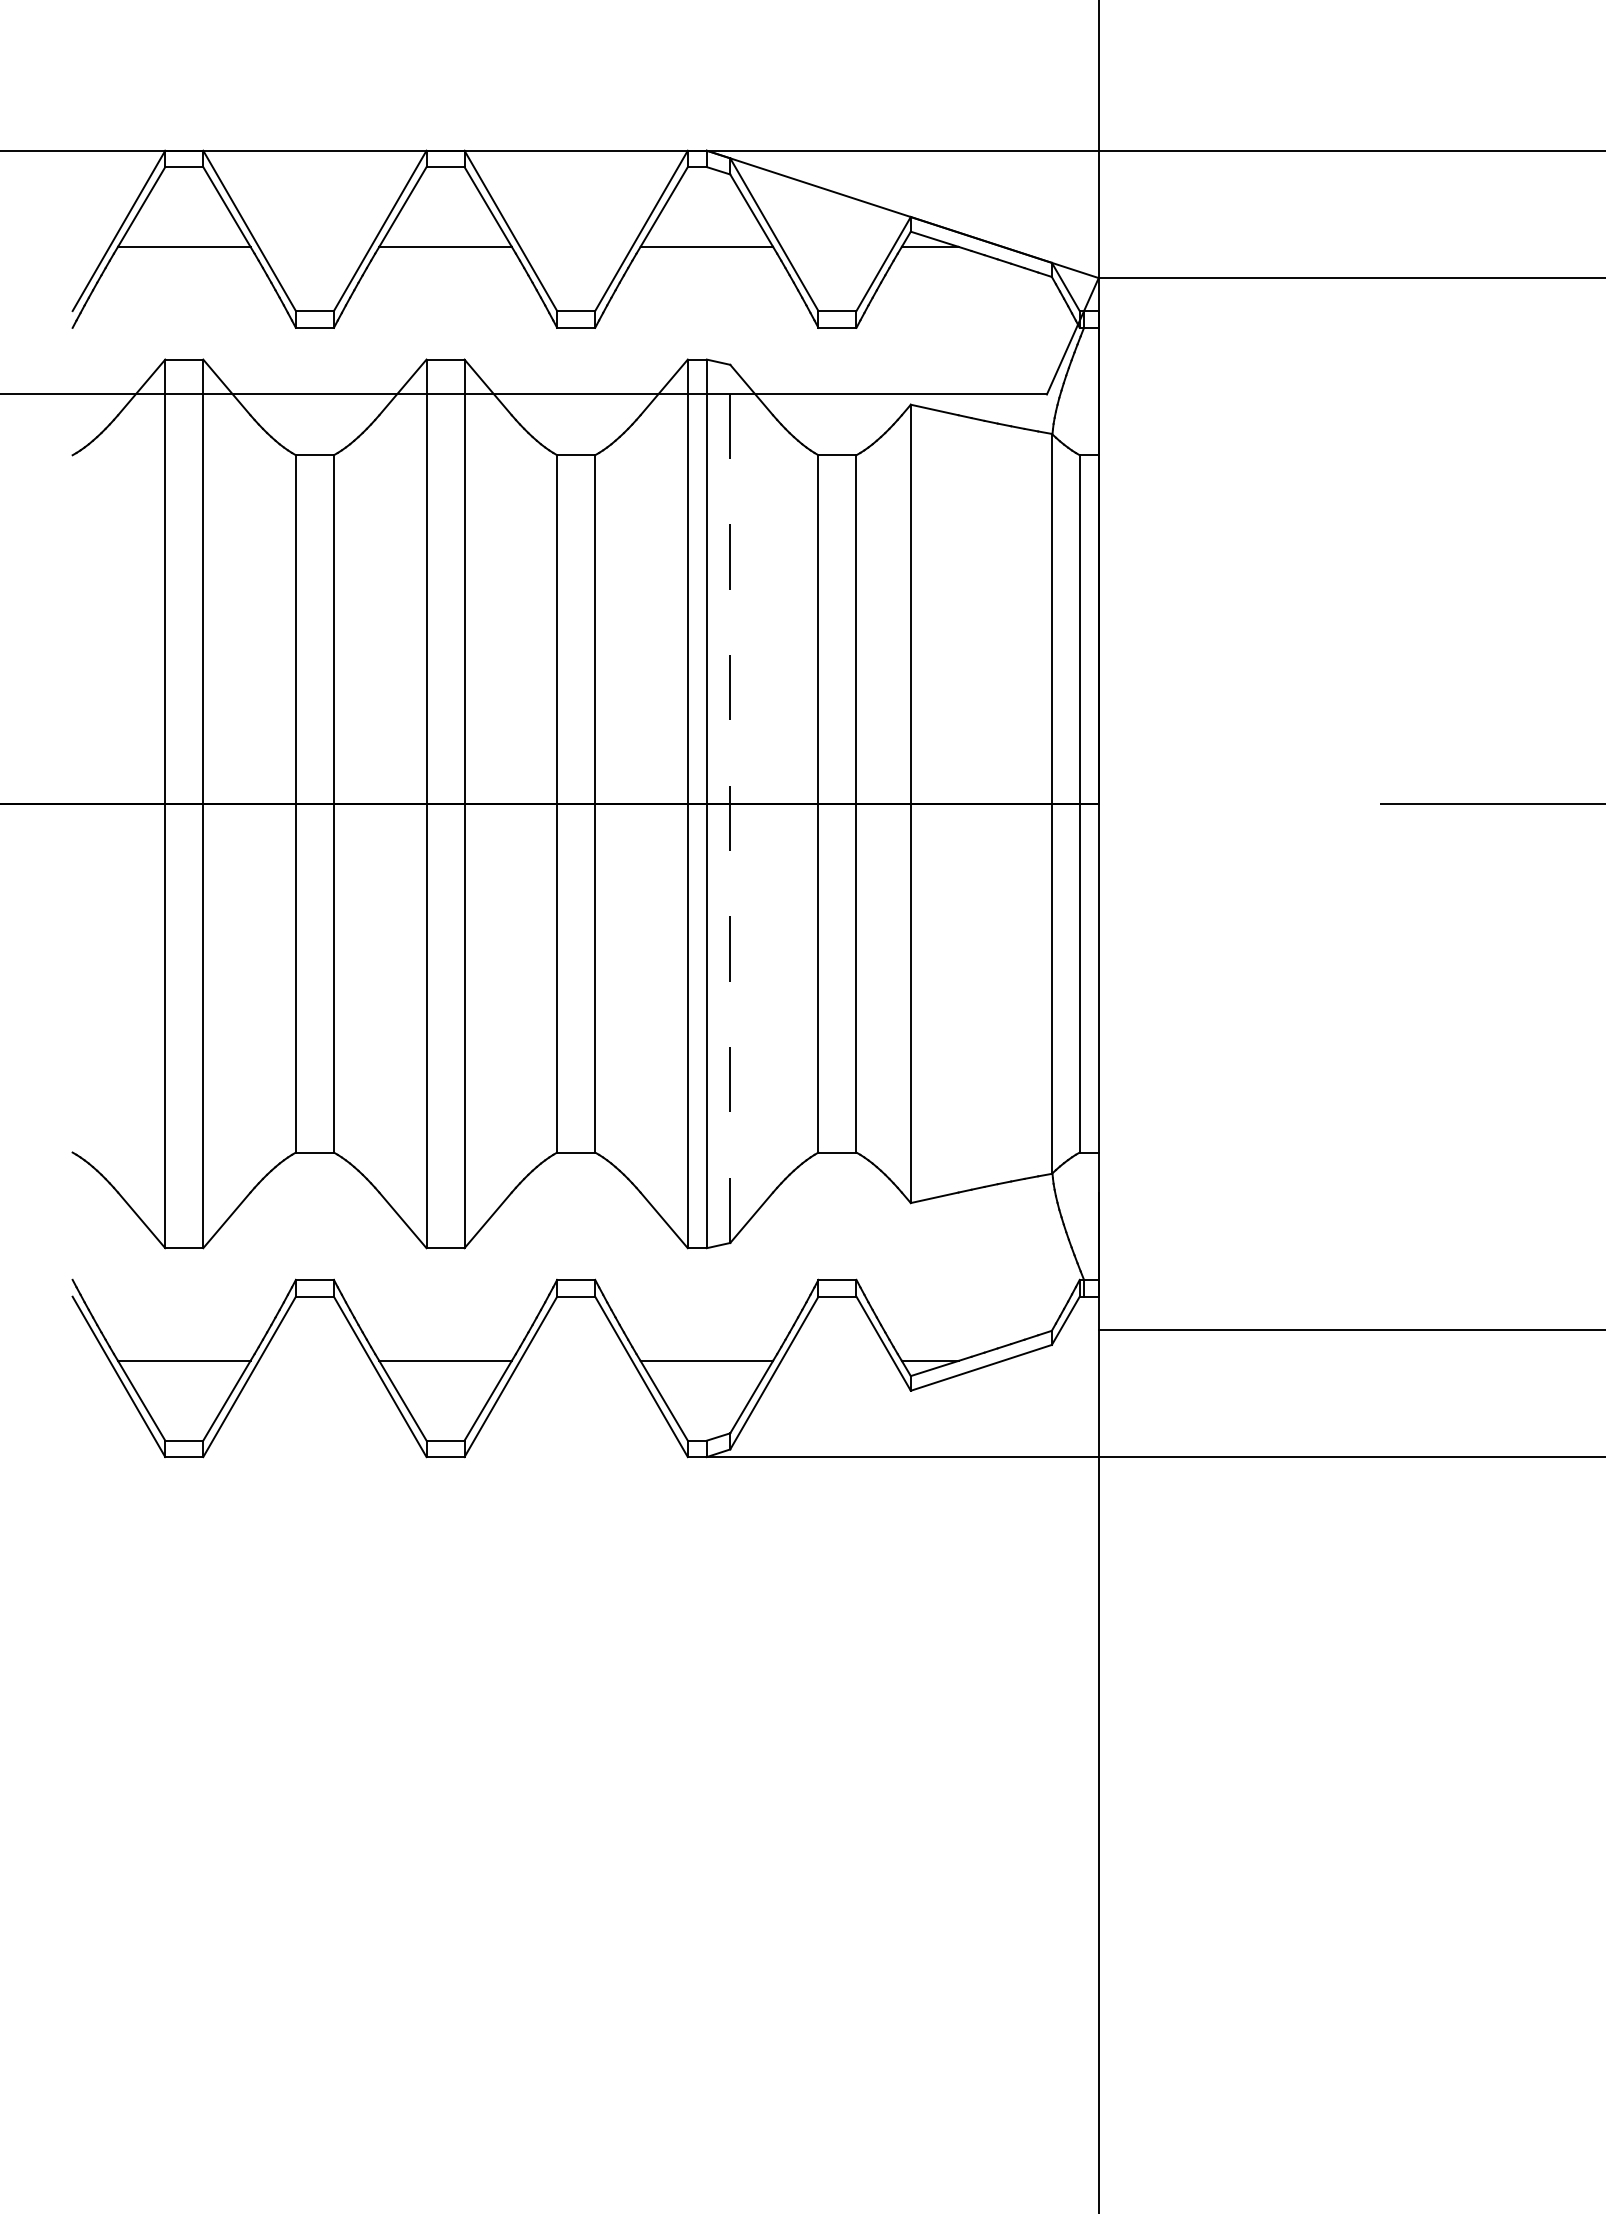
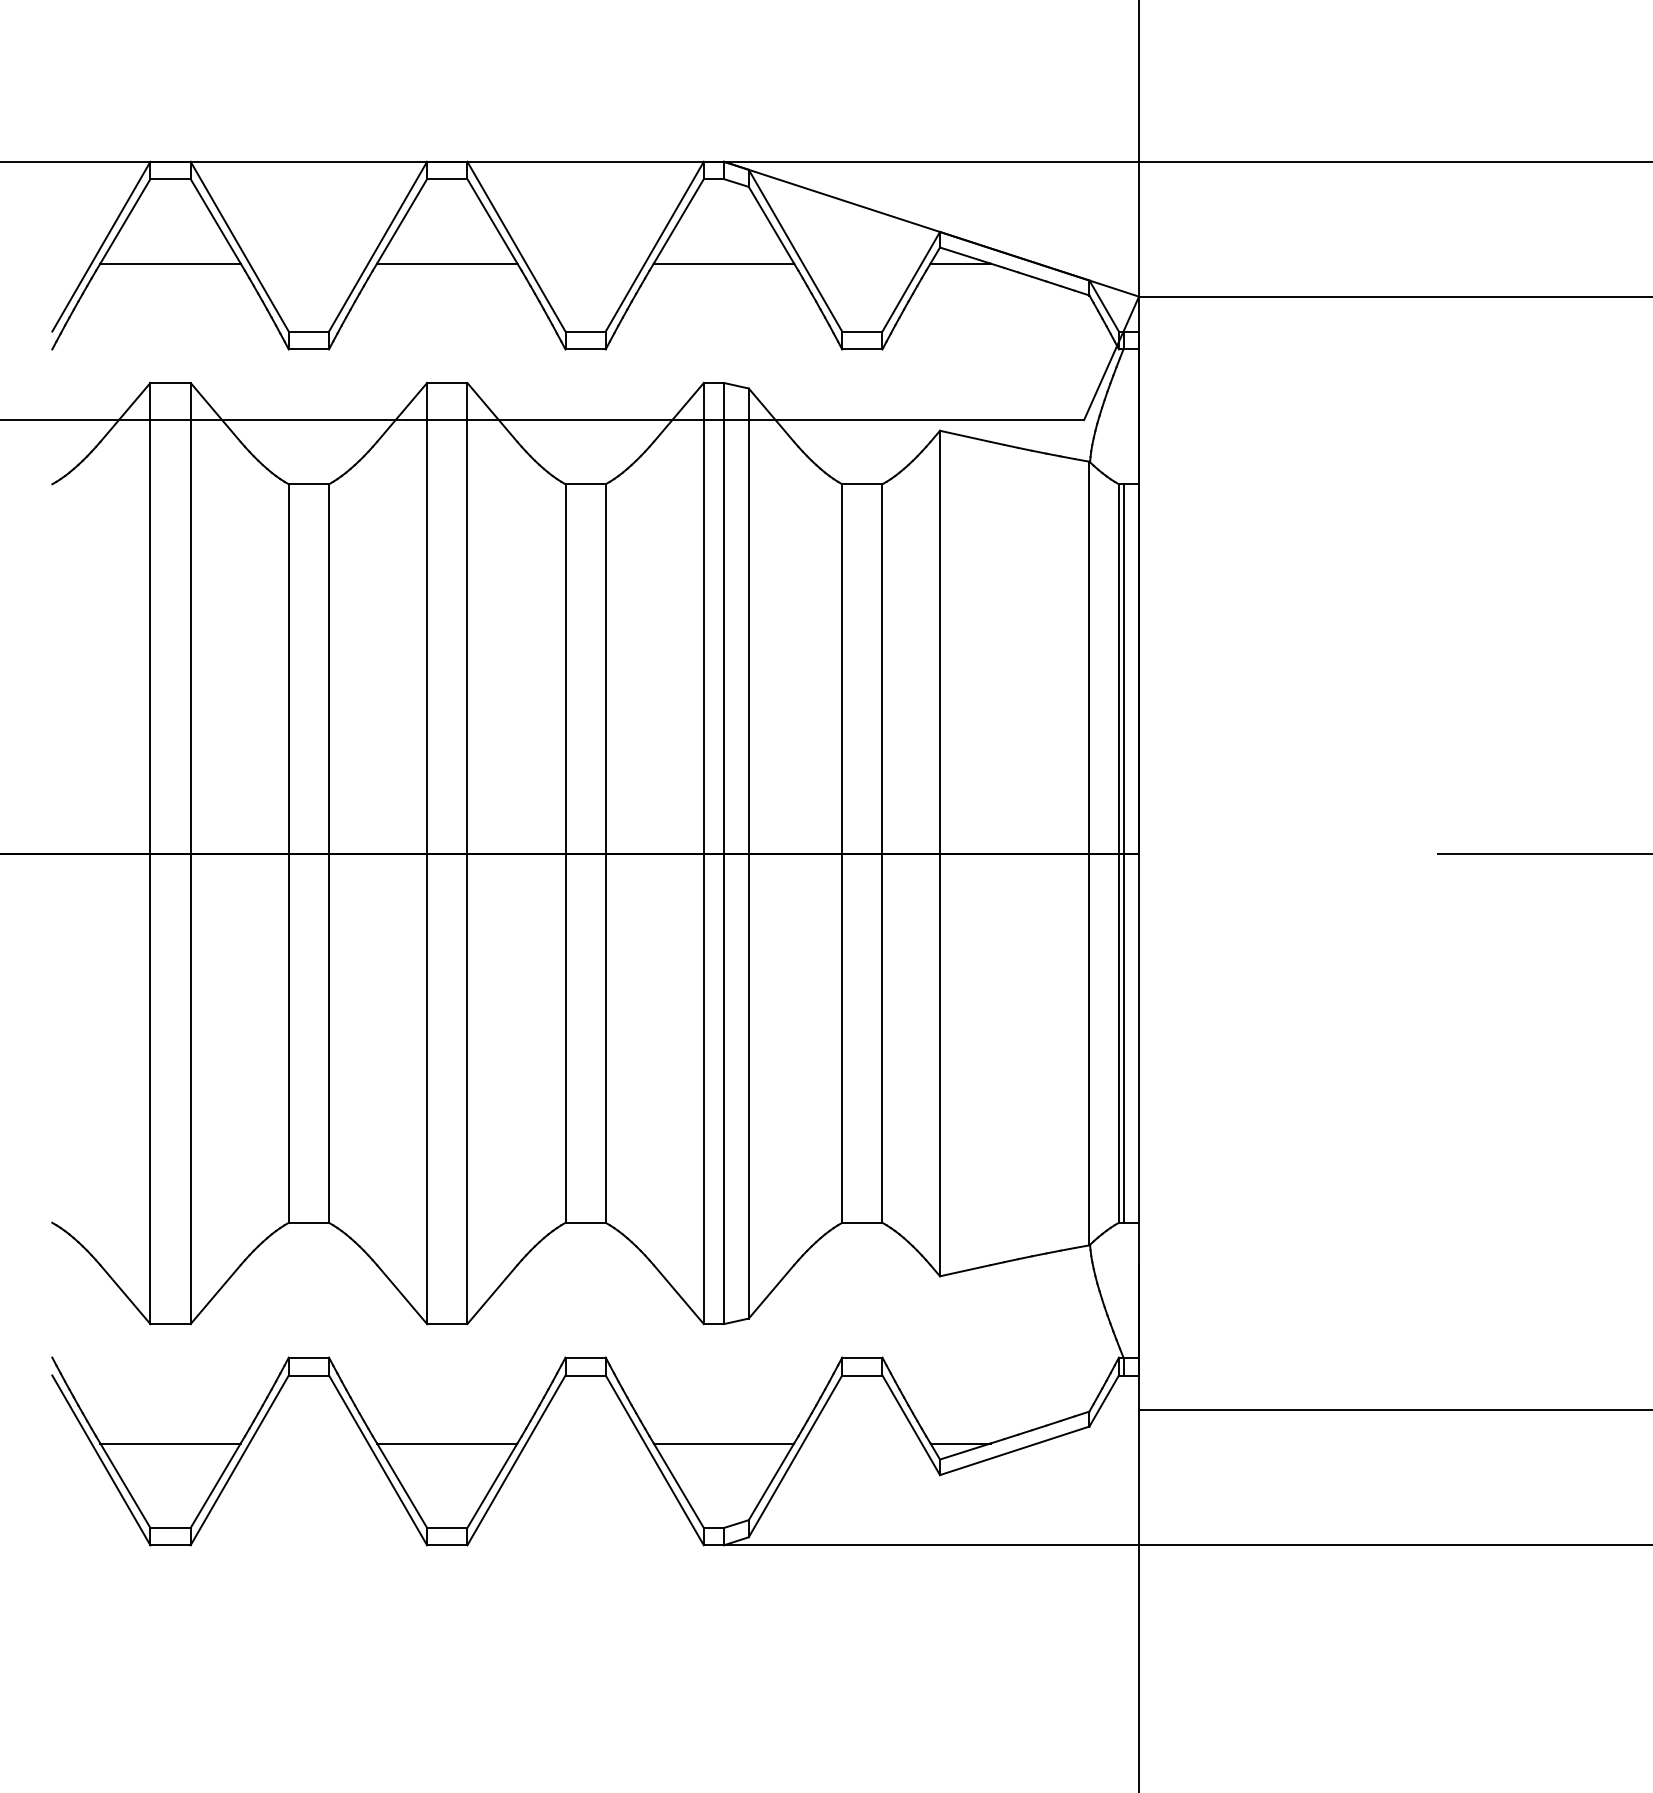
line: (730, 803) -> (749, 853), dashed -> solid
line: (1084, 803) -> (1123, 853), added

